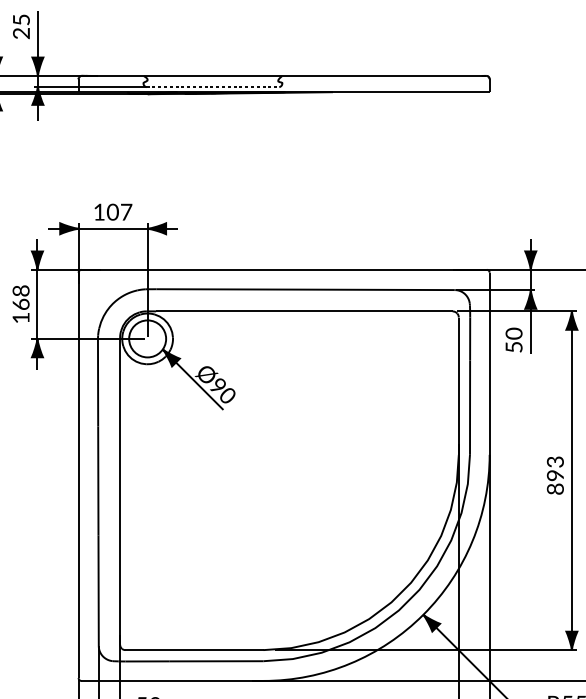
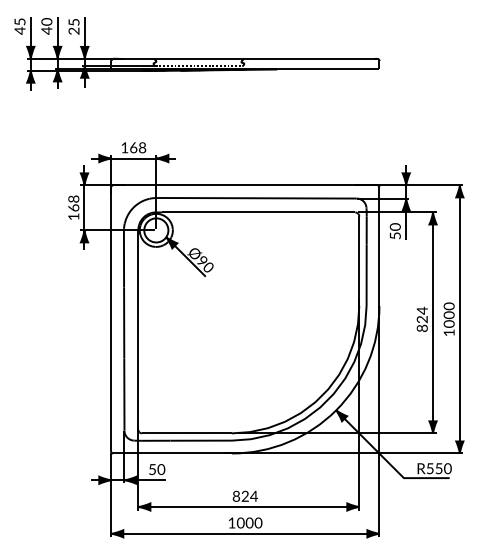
text: (118, 211) -> (137, 147), 107 -> 168
text: (554, 467) -> (421, 314), 893 -> 824

